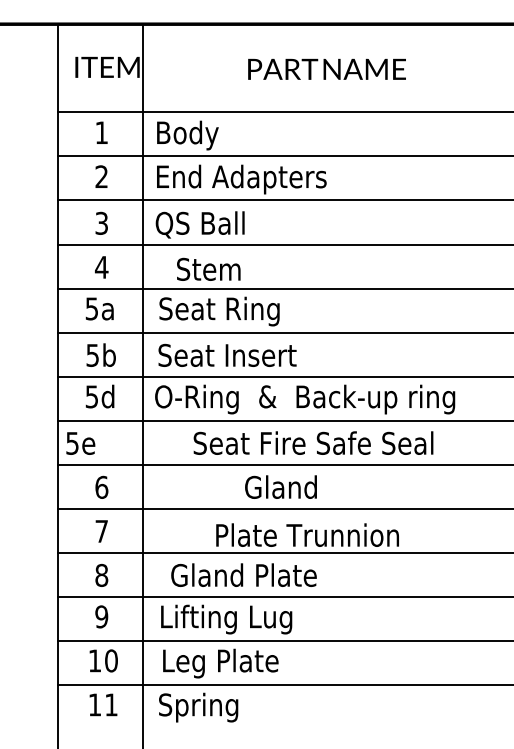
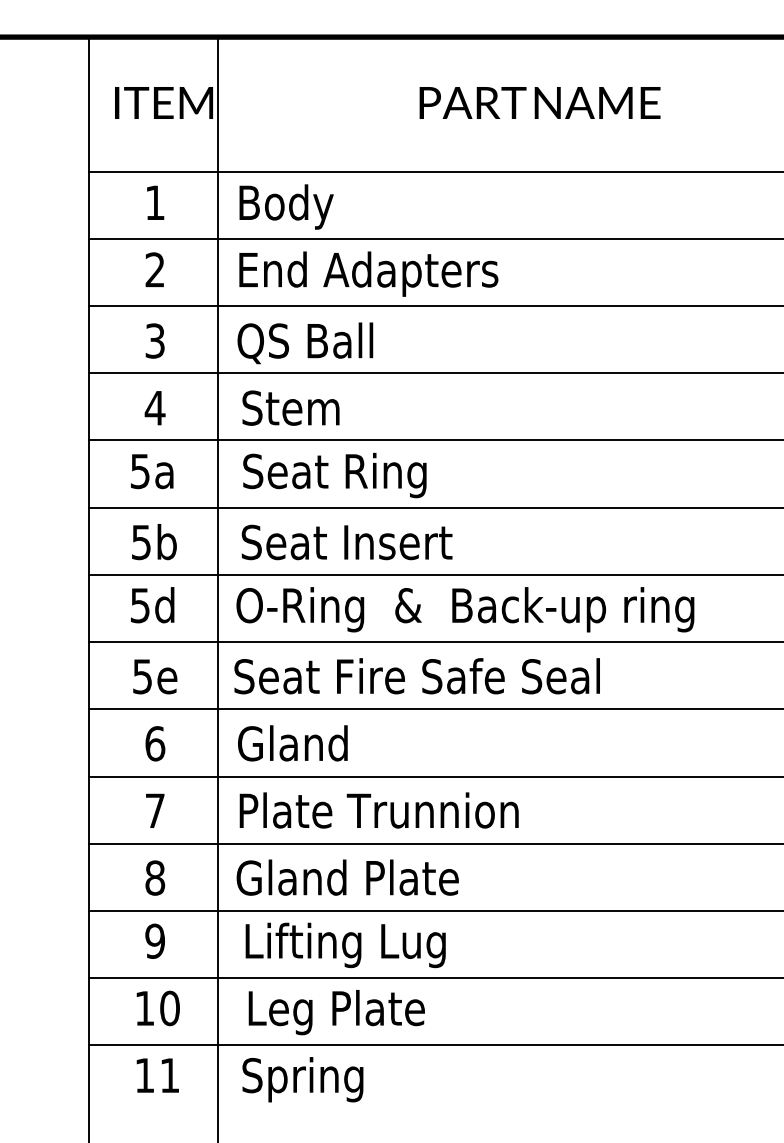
text: (326, 68) -> (539, 101), moved
text: (208, 268) -> (290, 406), moved
text: (313, 442) -> (417, 675), moved
text: (80, 443) -> (154, 676), moved
text: (280, 486) -> (292, 742), moved
text: (307, 534) -> (379, 809), moved
text: (243, 574) -> (346, 876), moved

